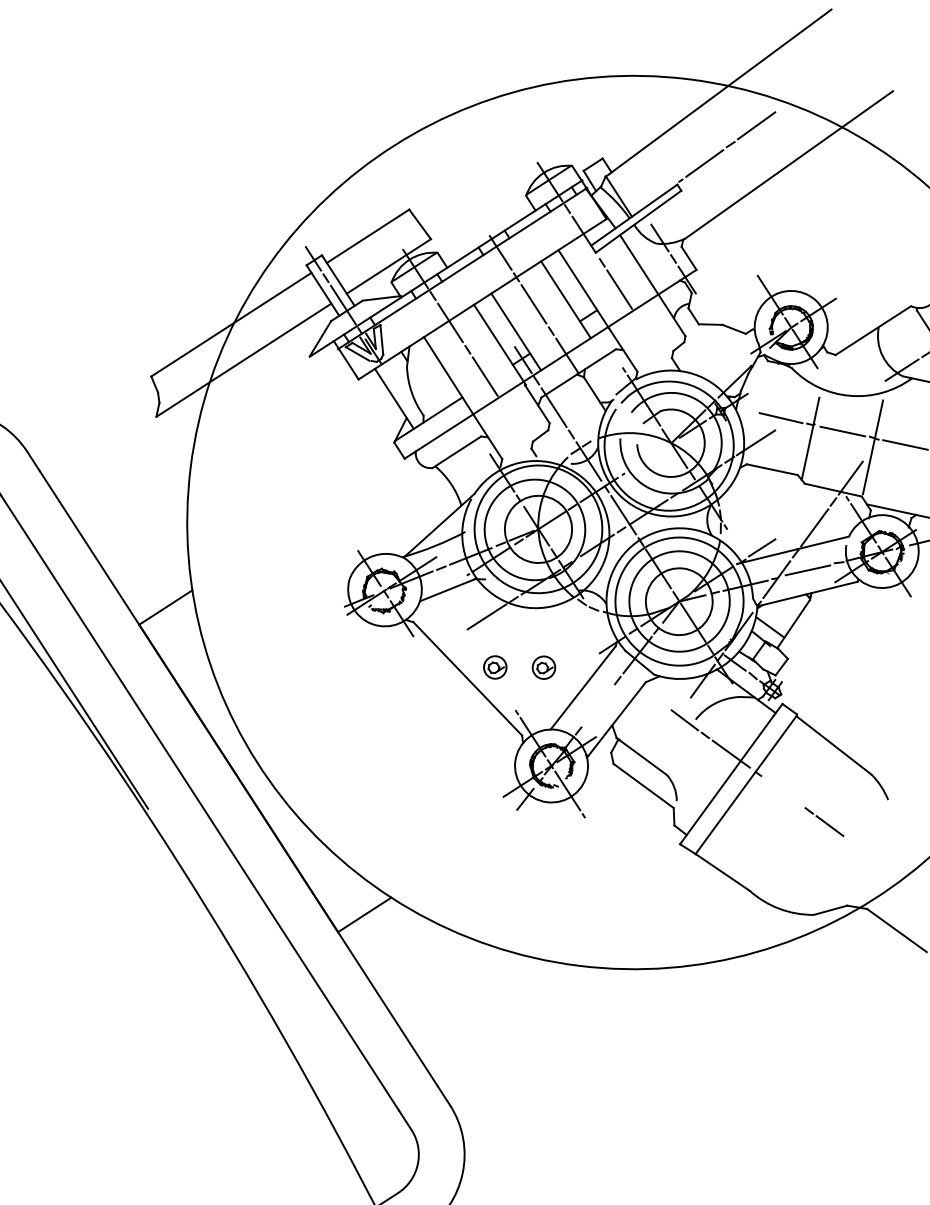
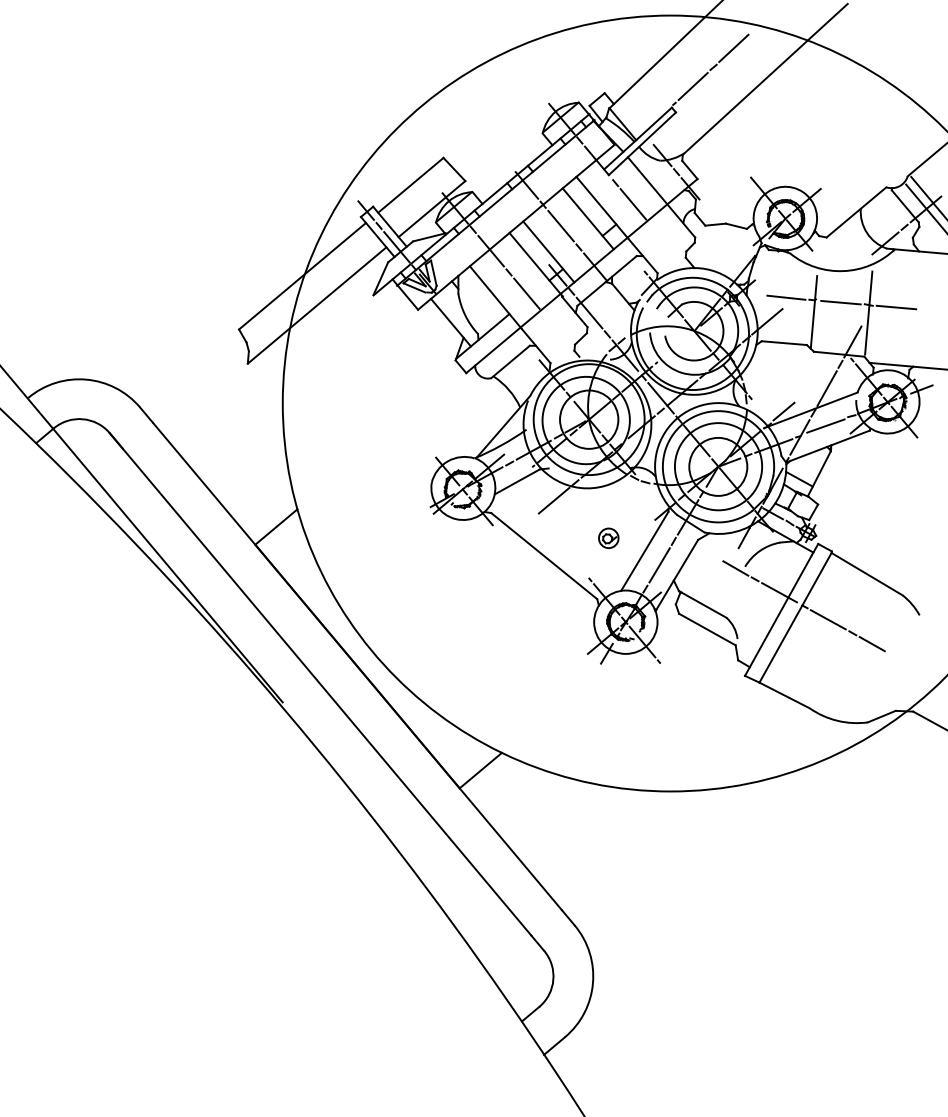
part: (495, 666) -> (566, 542), removed
line: (598, 705) -> (659, 565), added
line: (782, 791) -> (827, 619), added

